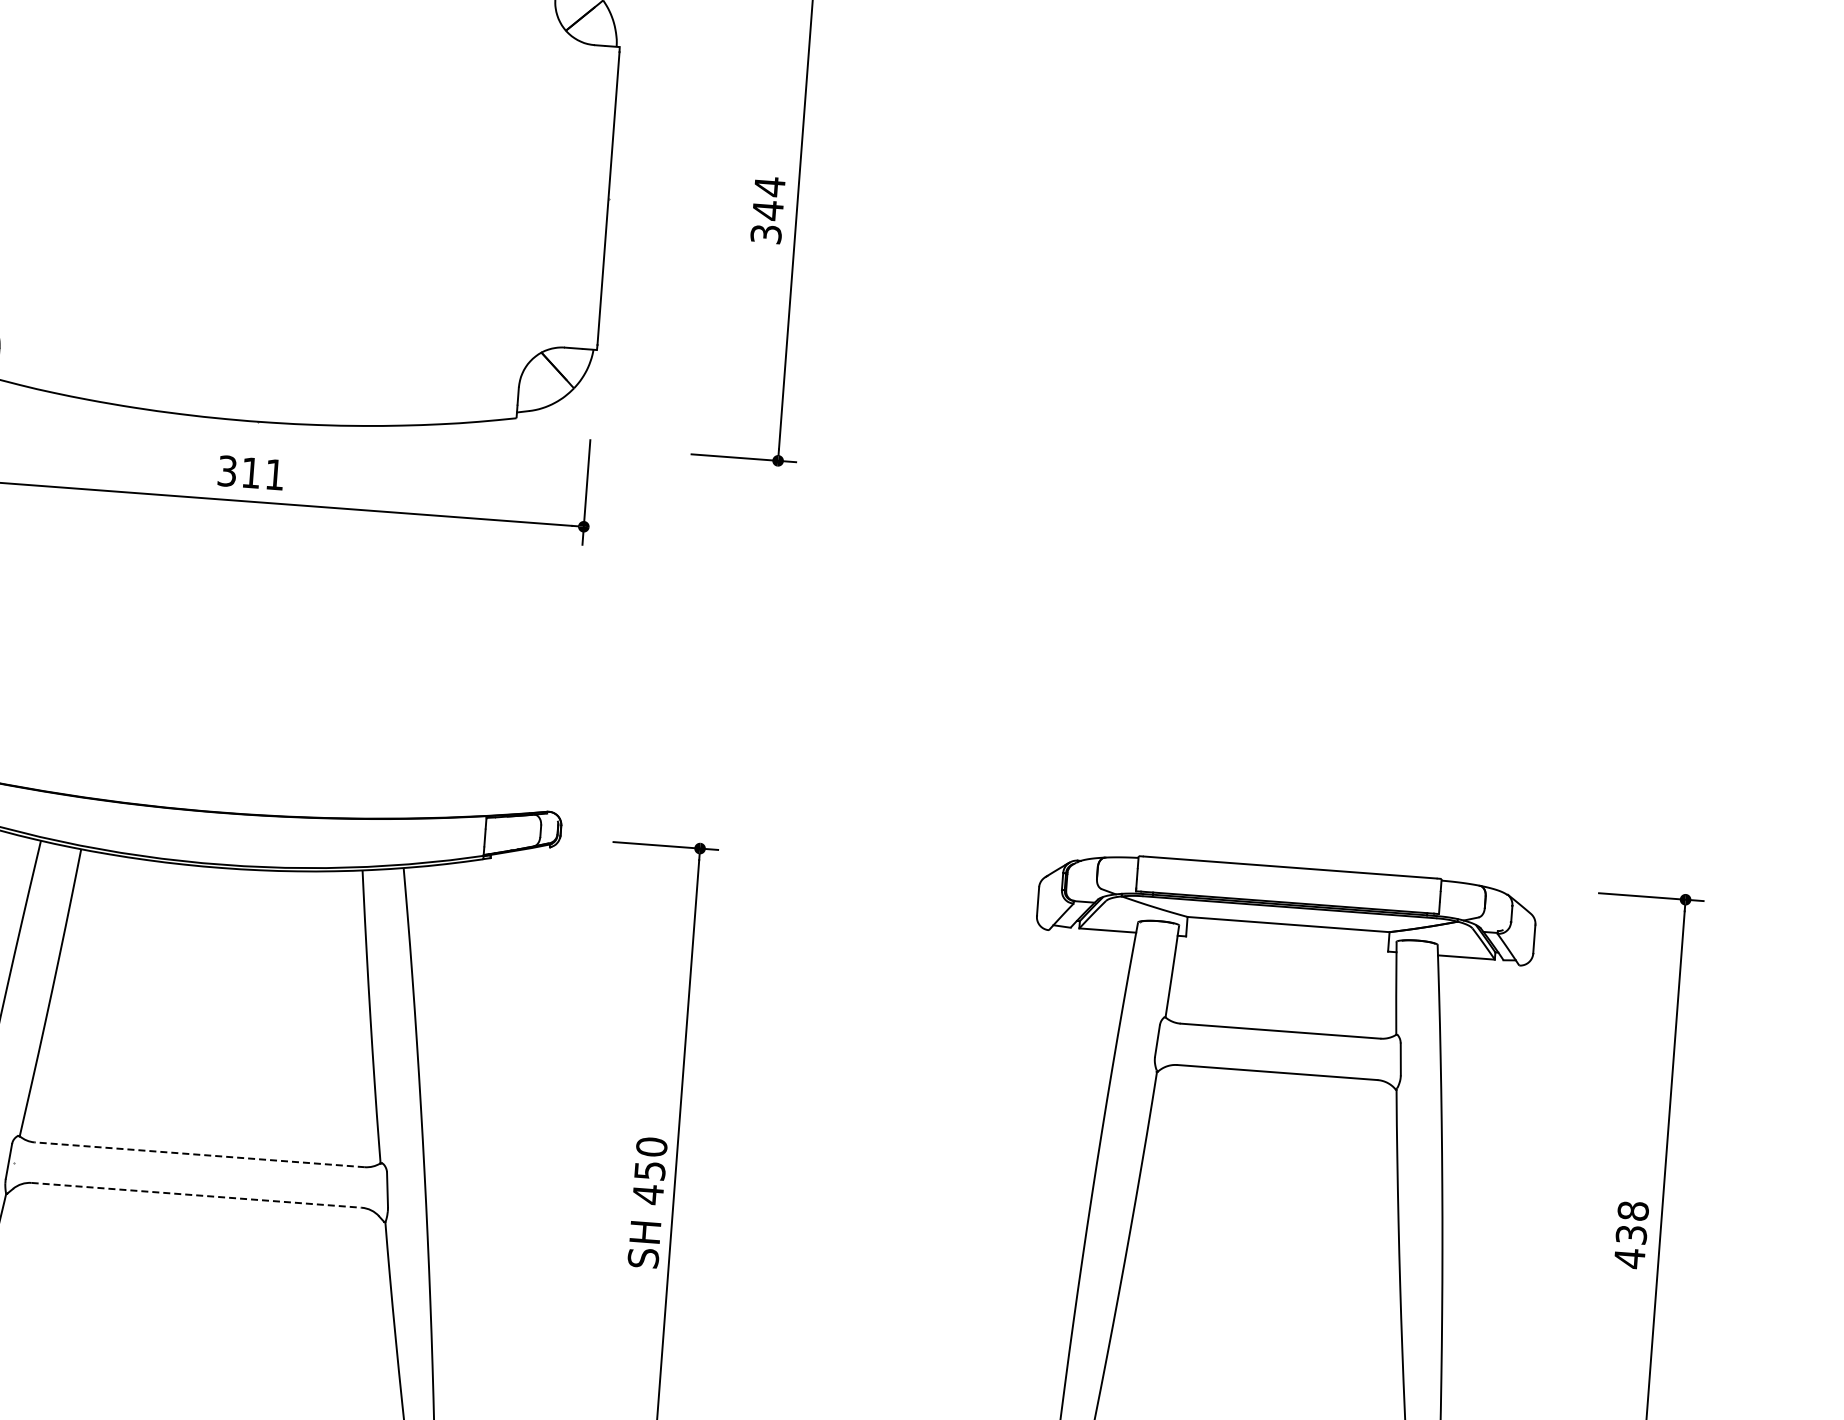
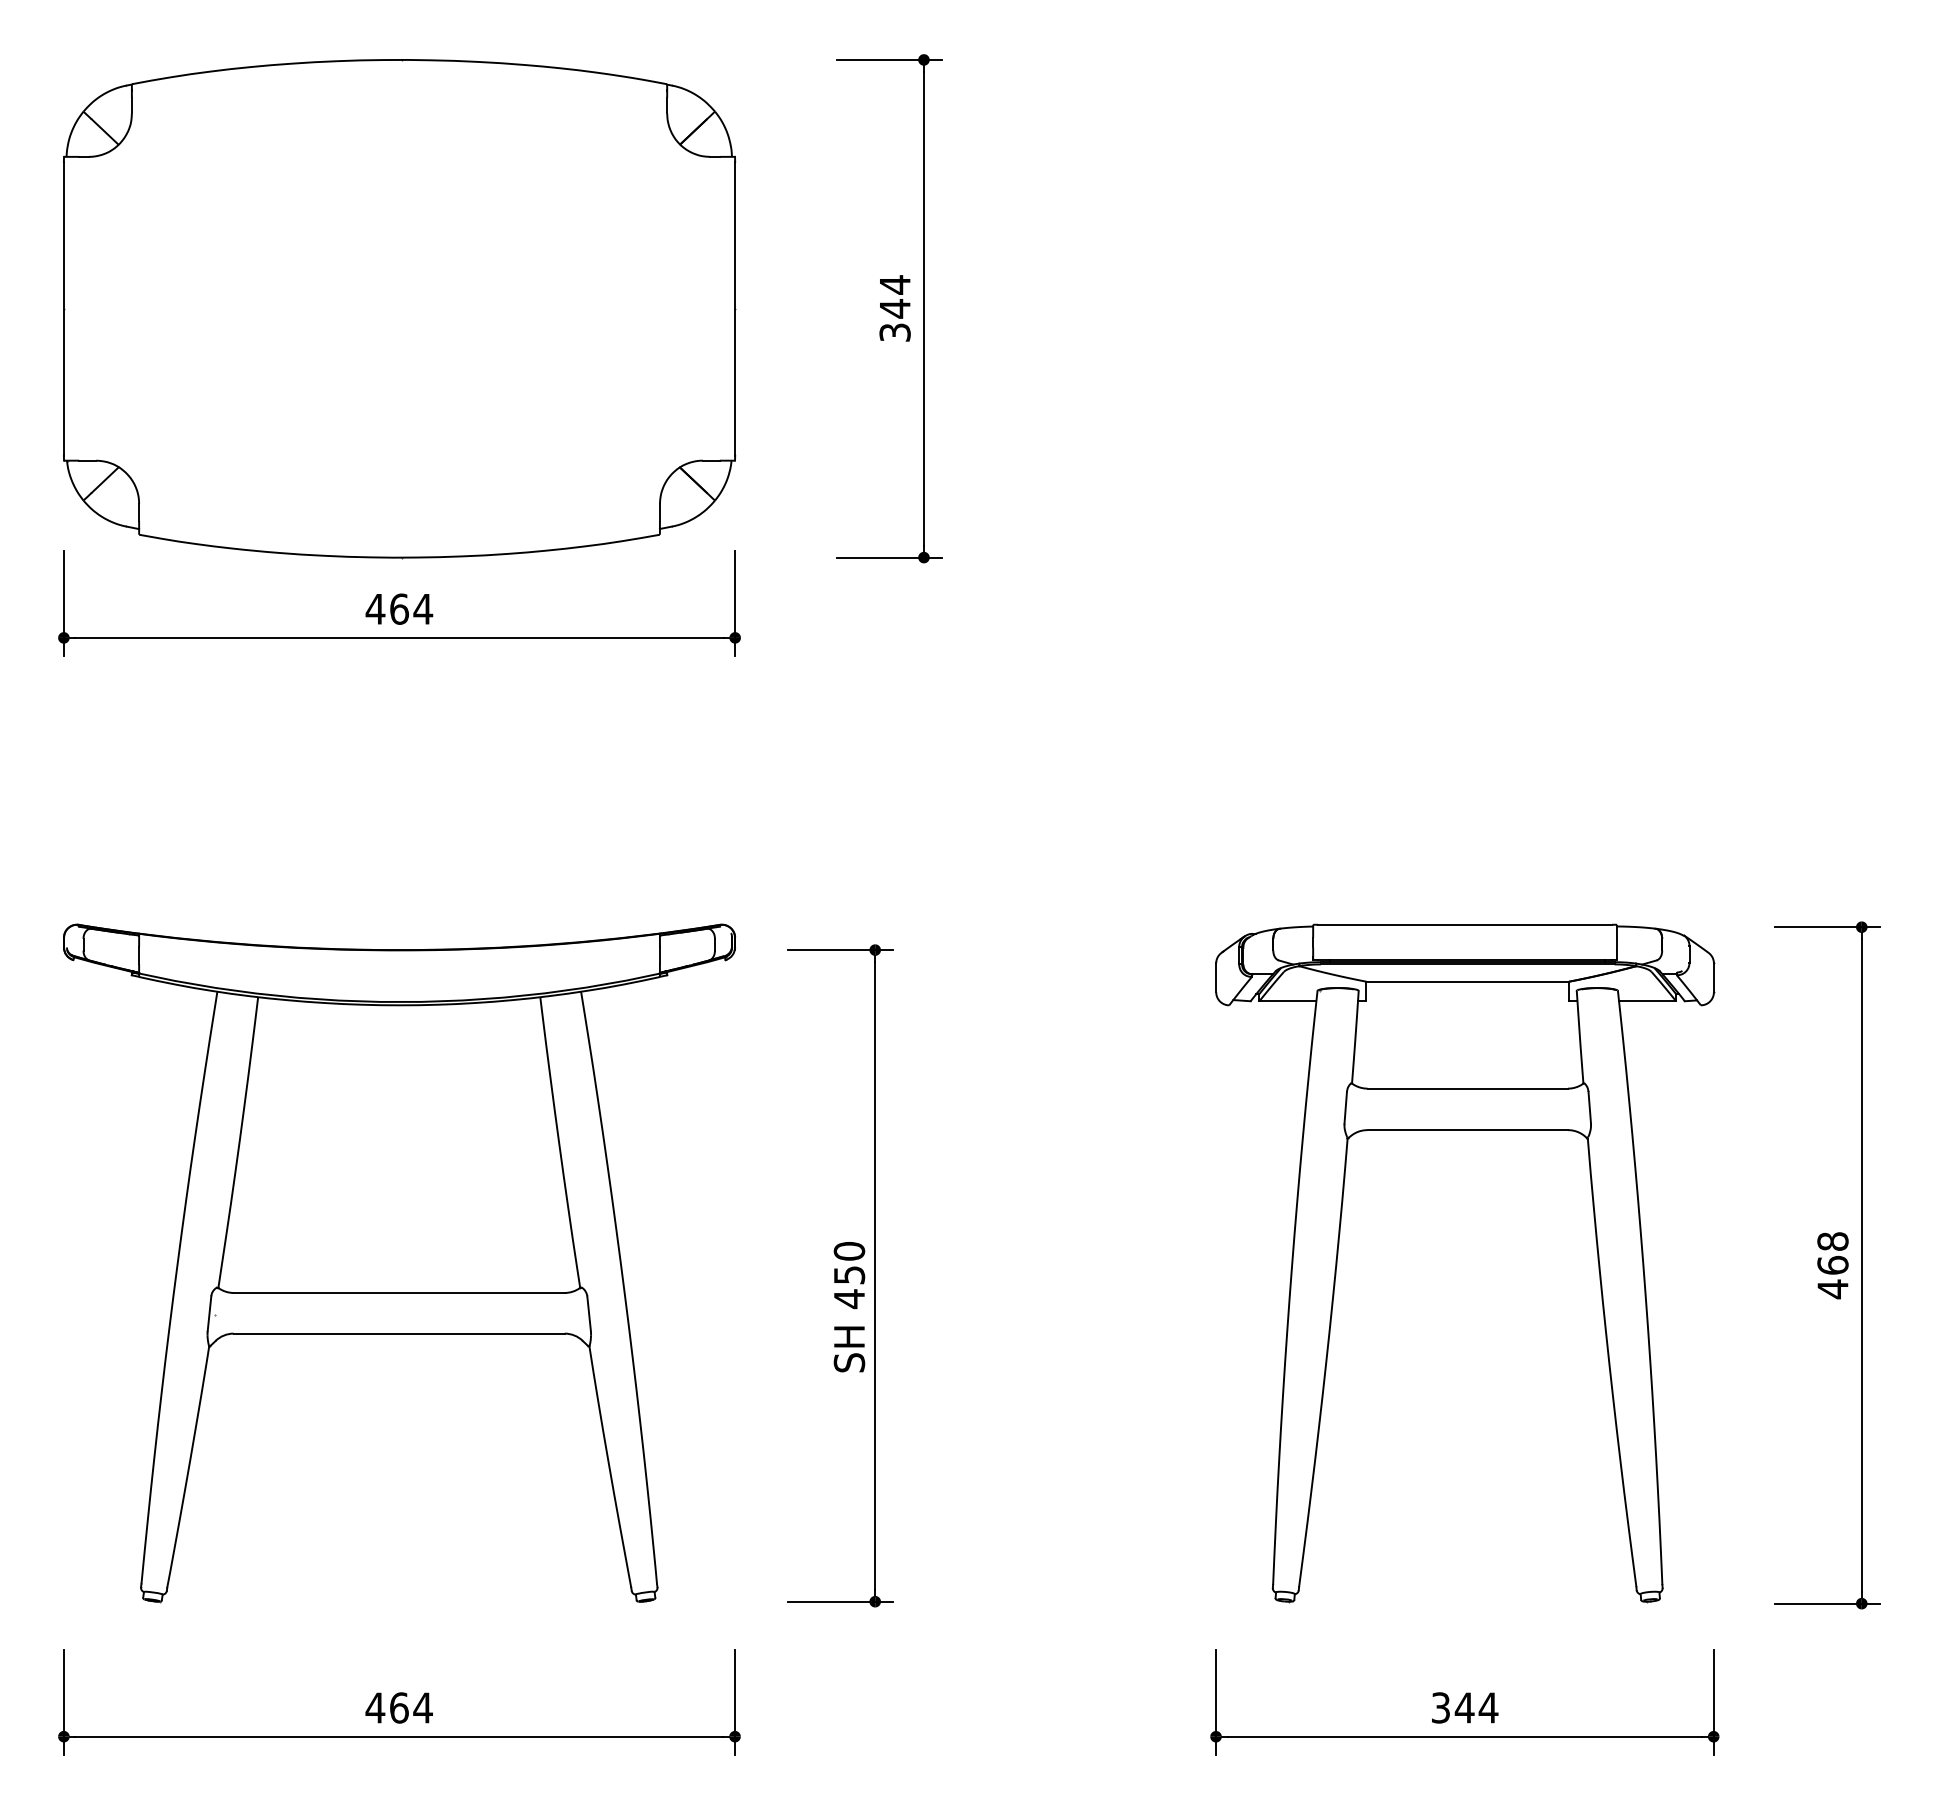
text: (251, 472) -> (399, 608), 311 -> 464
line: (200, 1154) -> (399, 1292), dashed -> solid
line: (196, 1195) -> (399, 1333), dashed -> solid
text: (1631, 1233) -> (1832, 1264), 438 -> 468

